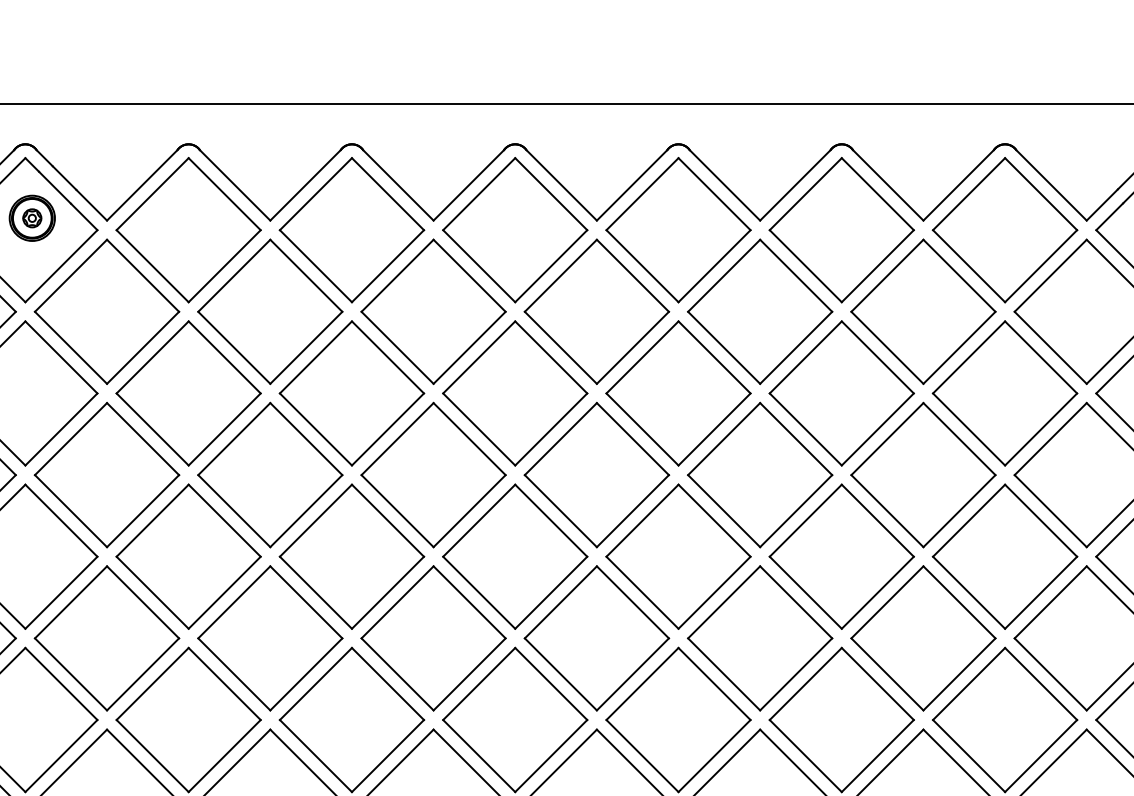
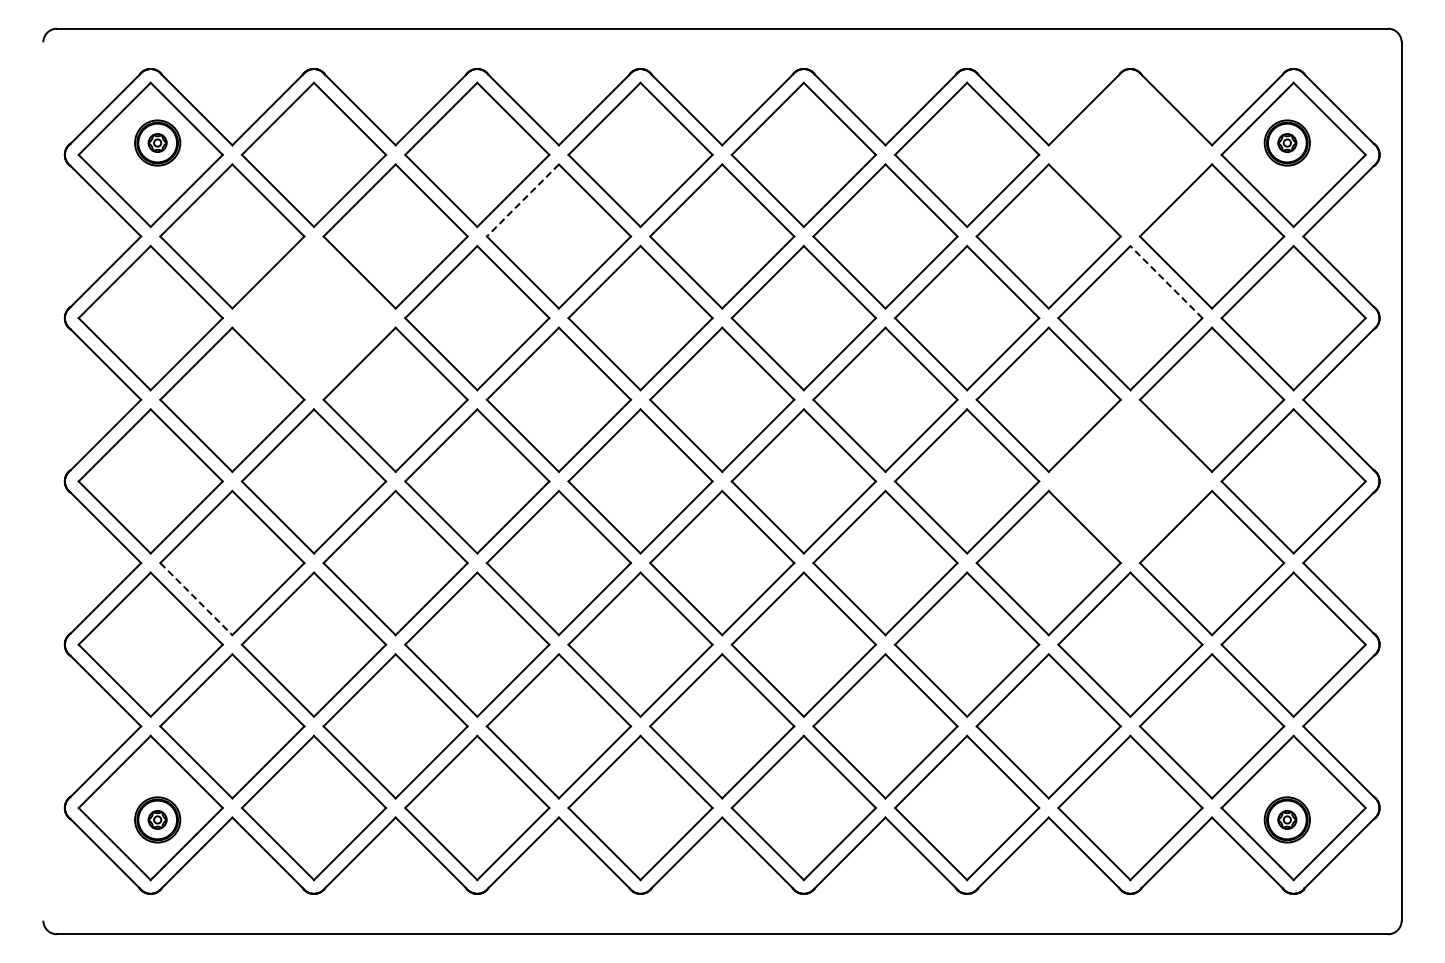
part: (1005, 229) -> (1130, 154), removed
line: (397, 275) -> (522, 200), solid -> dashed
line: (1041, 357) -> (1166, 282), solid -> dashed
part: (188, 393) -> (313, 318), removed
part: (1005, 556) -> (1130, 481), removed
line: (71, 674) -> (196, 599), solid -> dashed

